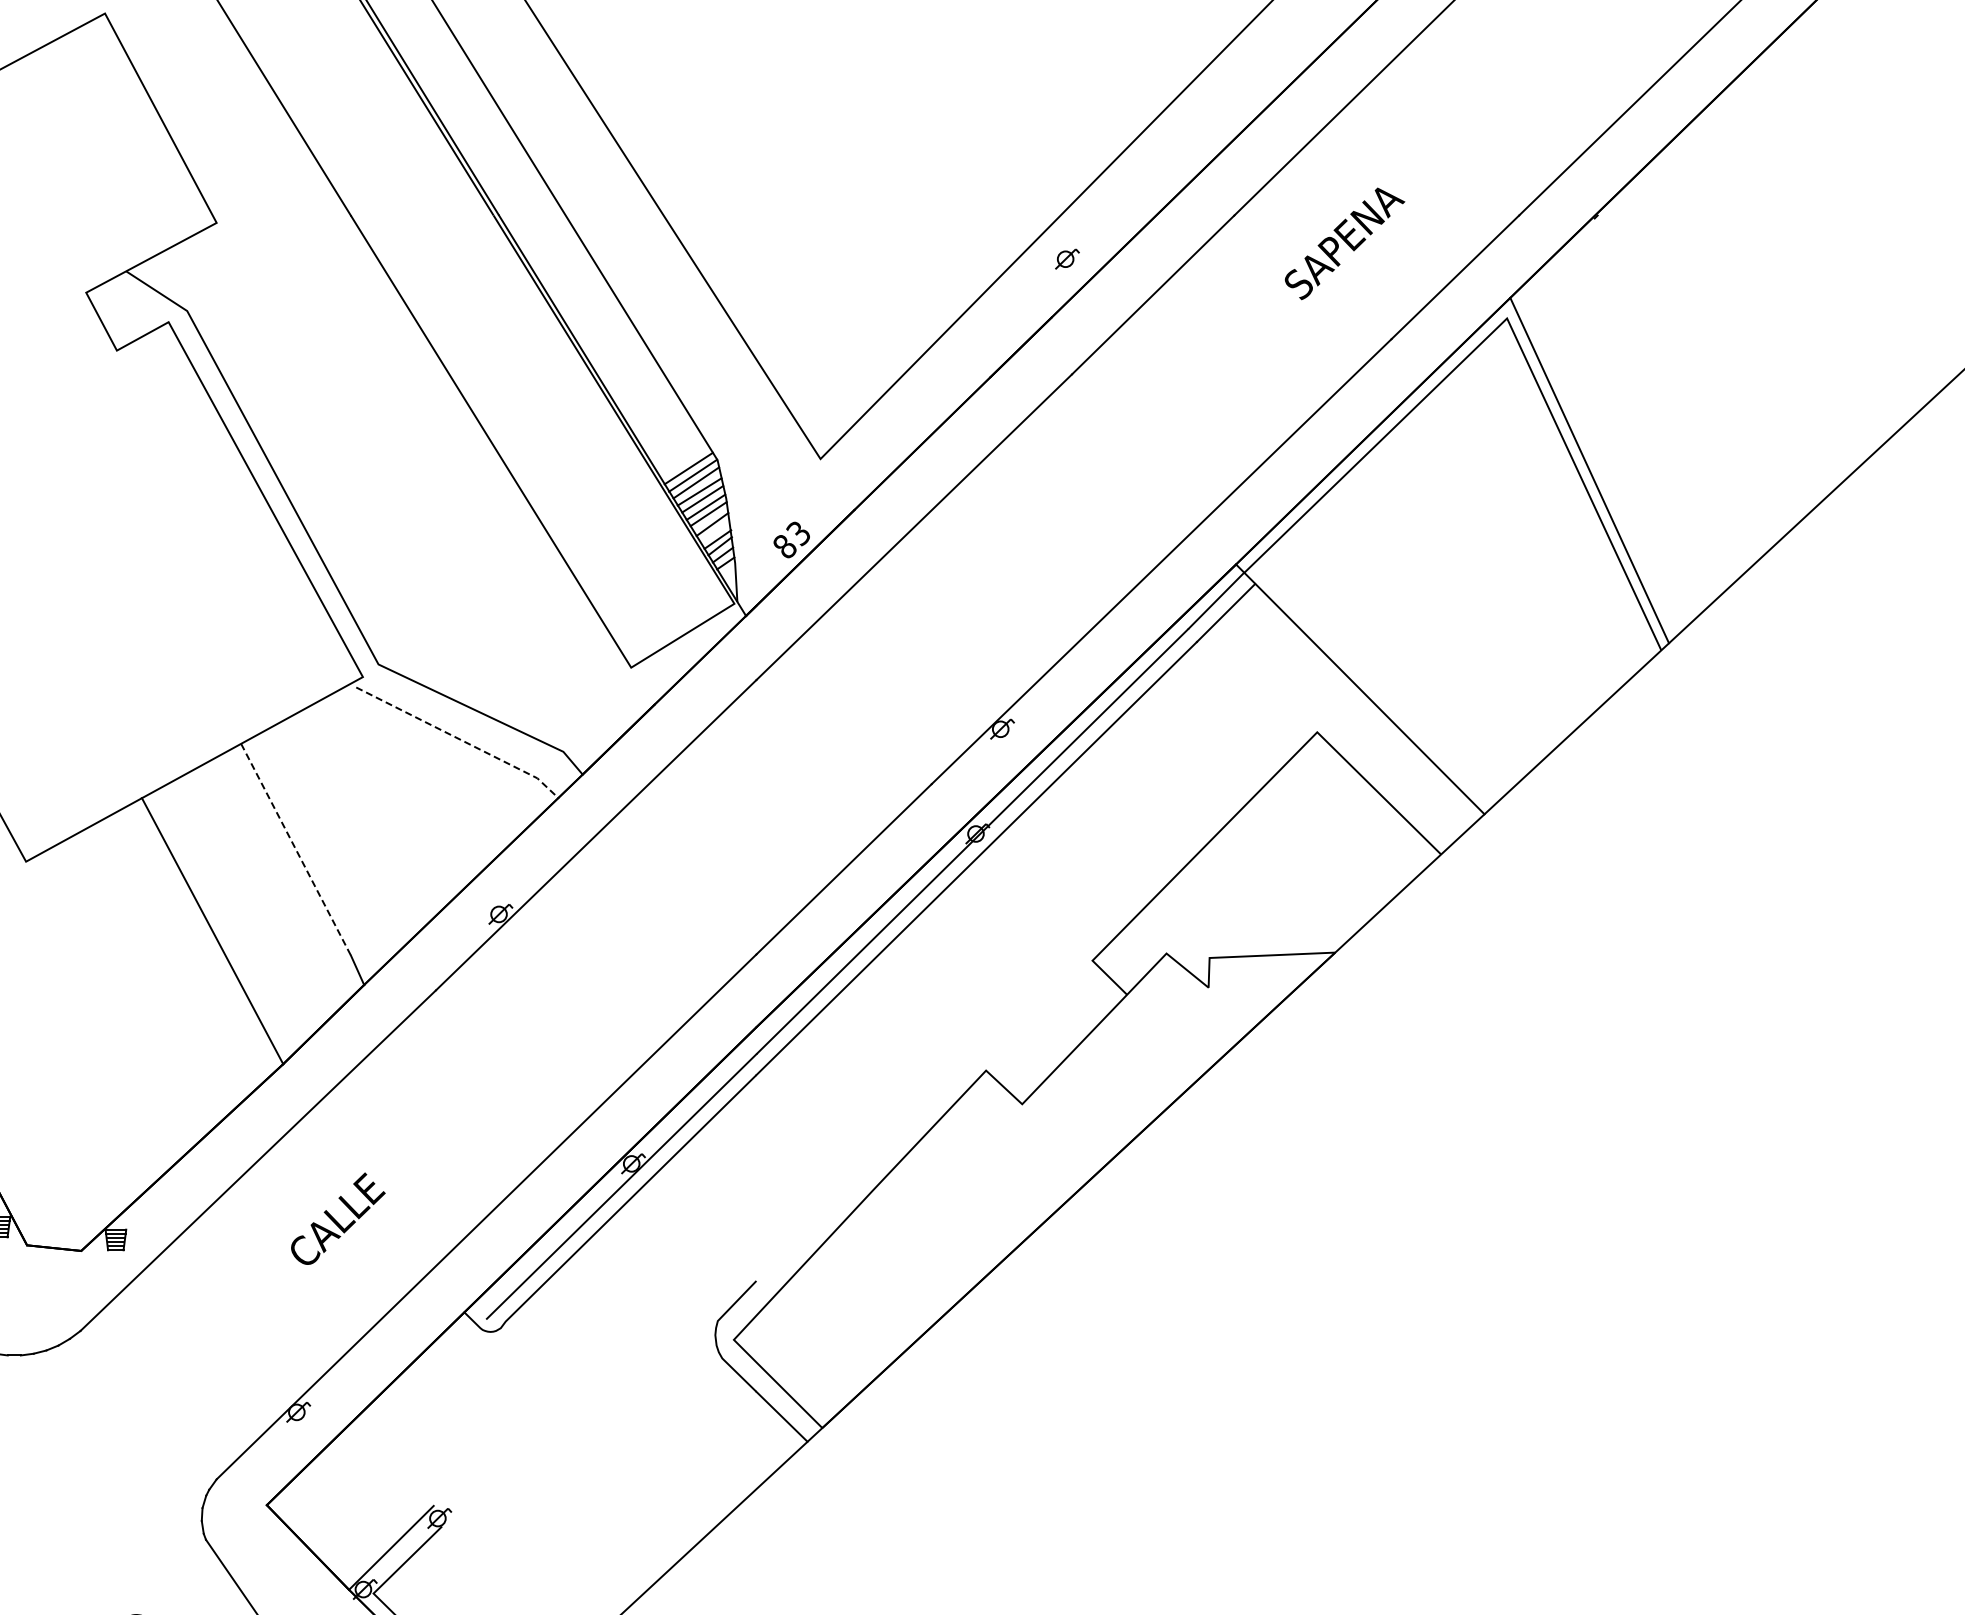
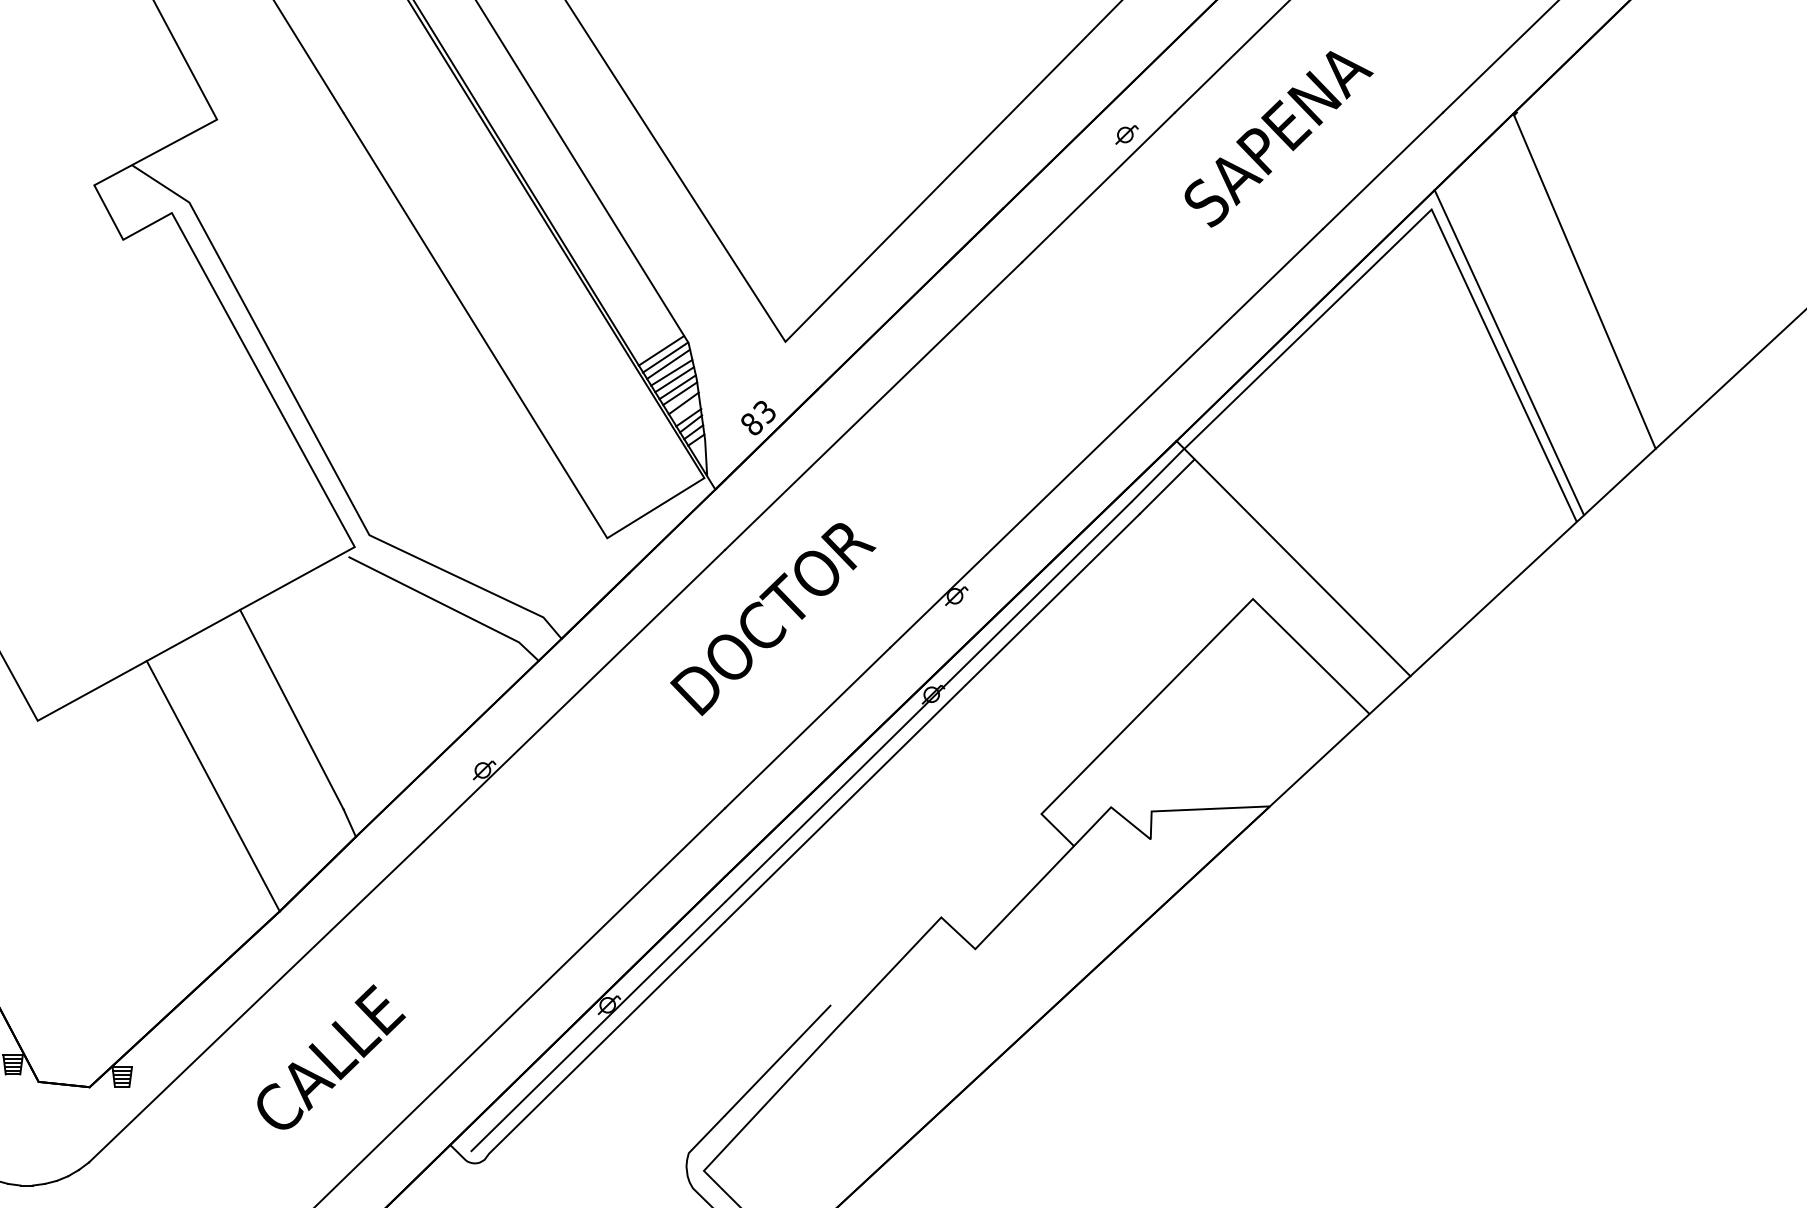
part: (1344, 243) -> (1278, 138), size x1.67
part: (1067, 258) -> (1127, 134), moved
line: (1669, 395) -> (1584, 282), added
line: (460, 739) -> (446, 605), dashed -> solid
part: (817, 760) -> (782, 625), added
line: (296, 850) -> (292, 710), dashed -> solid
part: (338, 1218) -> (331, 1056), size x1.67
line: (812, 1222) -> (777, 1060), added

